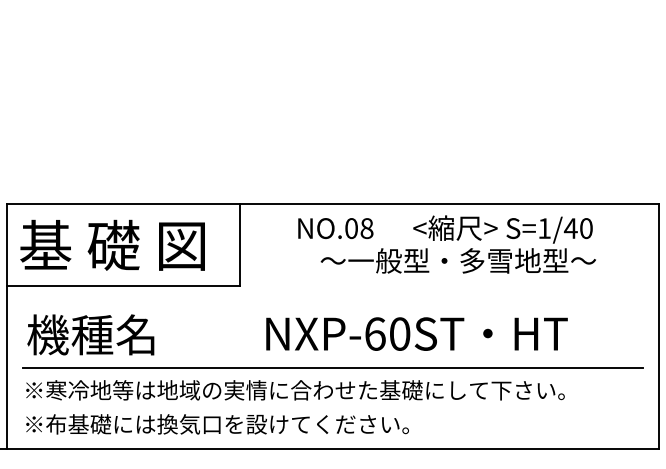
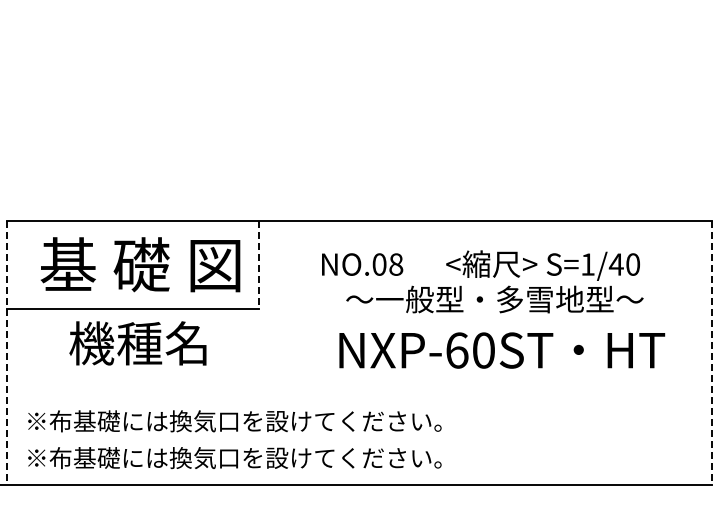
text: (446, 244) -> (482, 281), moved
text: (112, 245) -> (140, 264), moved
line: (239, 246) -> (258, 265), solid -> dashed
line: (6, 327) -> (6, 353), solid -> dashed
line: (658, 327) -> (711, 353), solid -> dashed
text: (90, 334) -> (137, 343), moved
text: (417, 334) -> (502, 350), moved
line: (332, 367) -> (358, 396), removed
text: (305, 390) -> (329, 421), ※寒冷地等は地域の実情に合わせた基礎にして下さい。 -> ※布基礎には換気口を設けてください。

